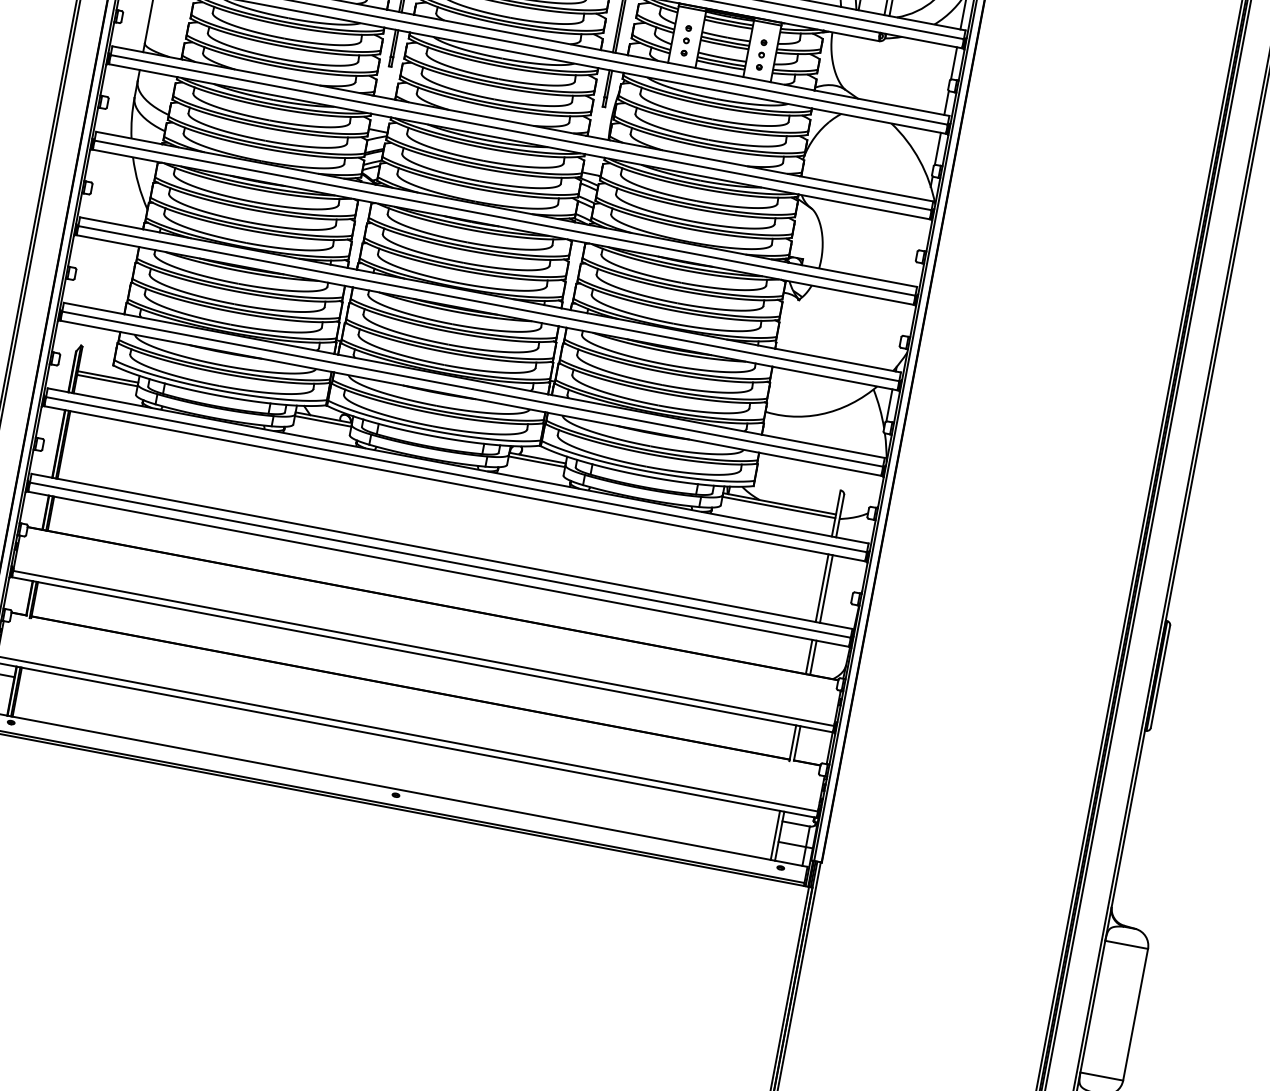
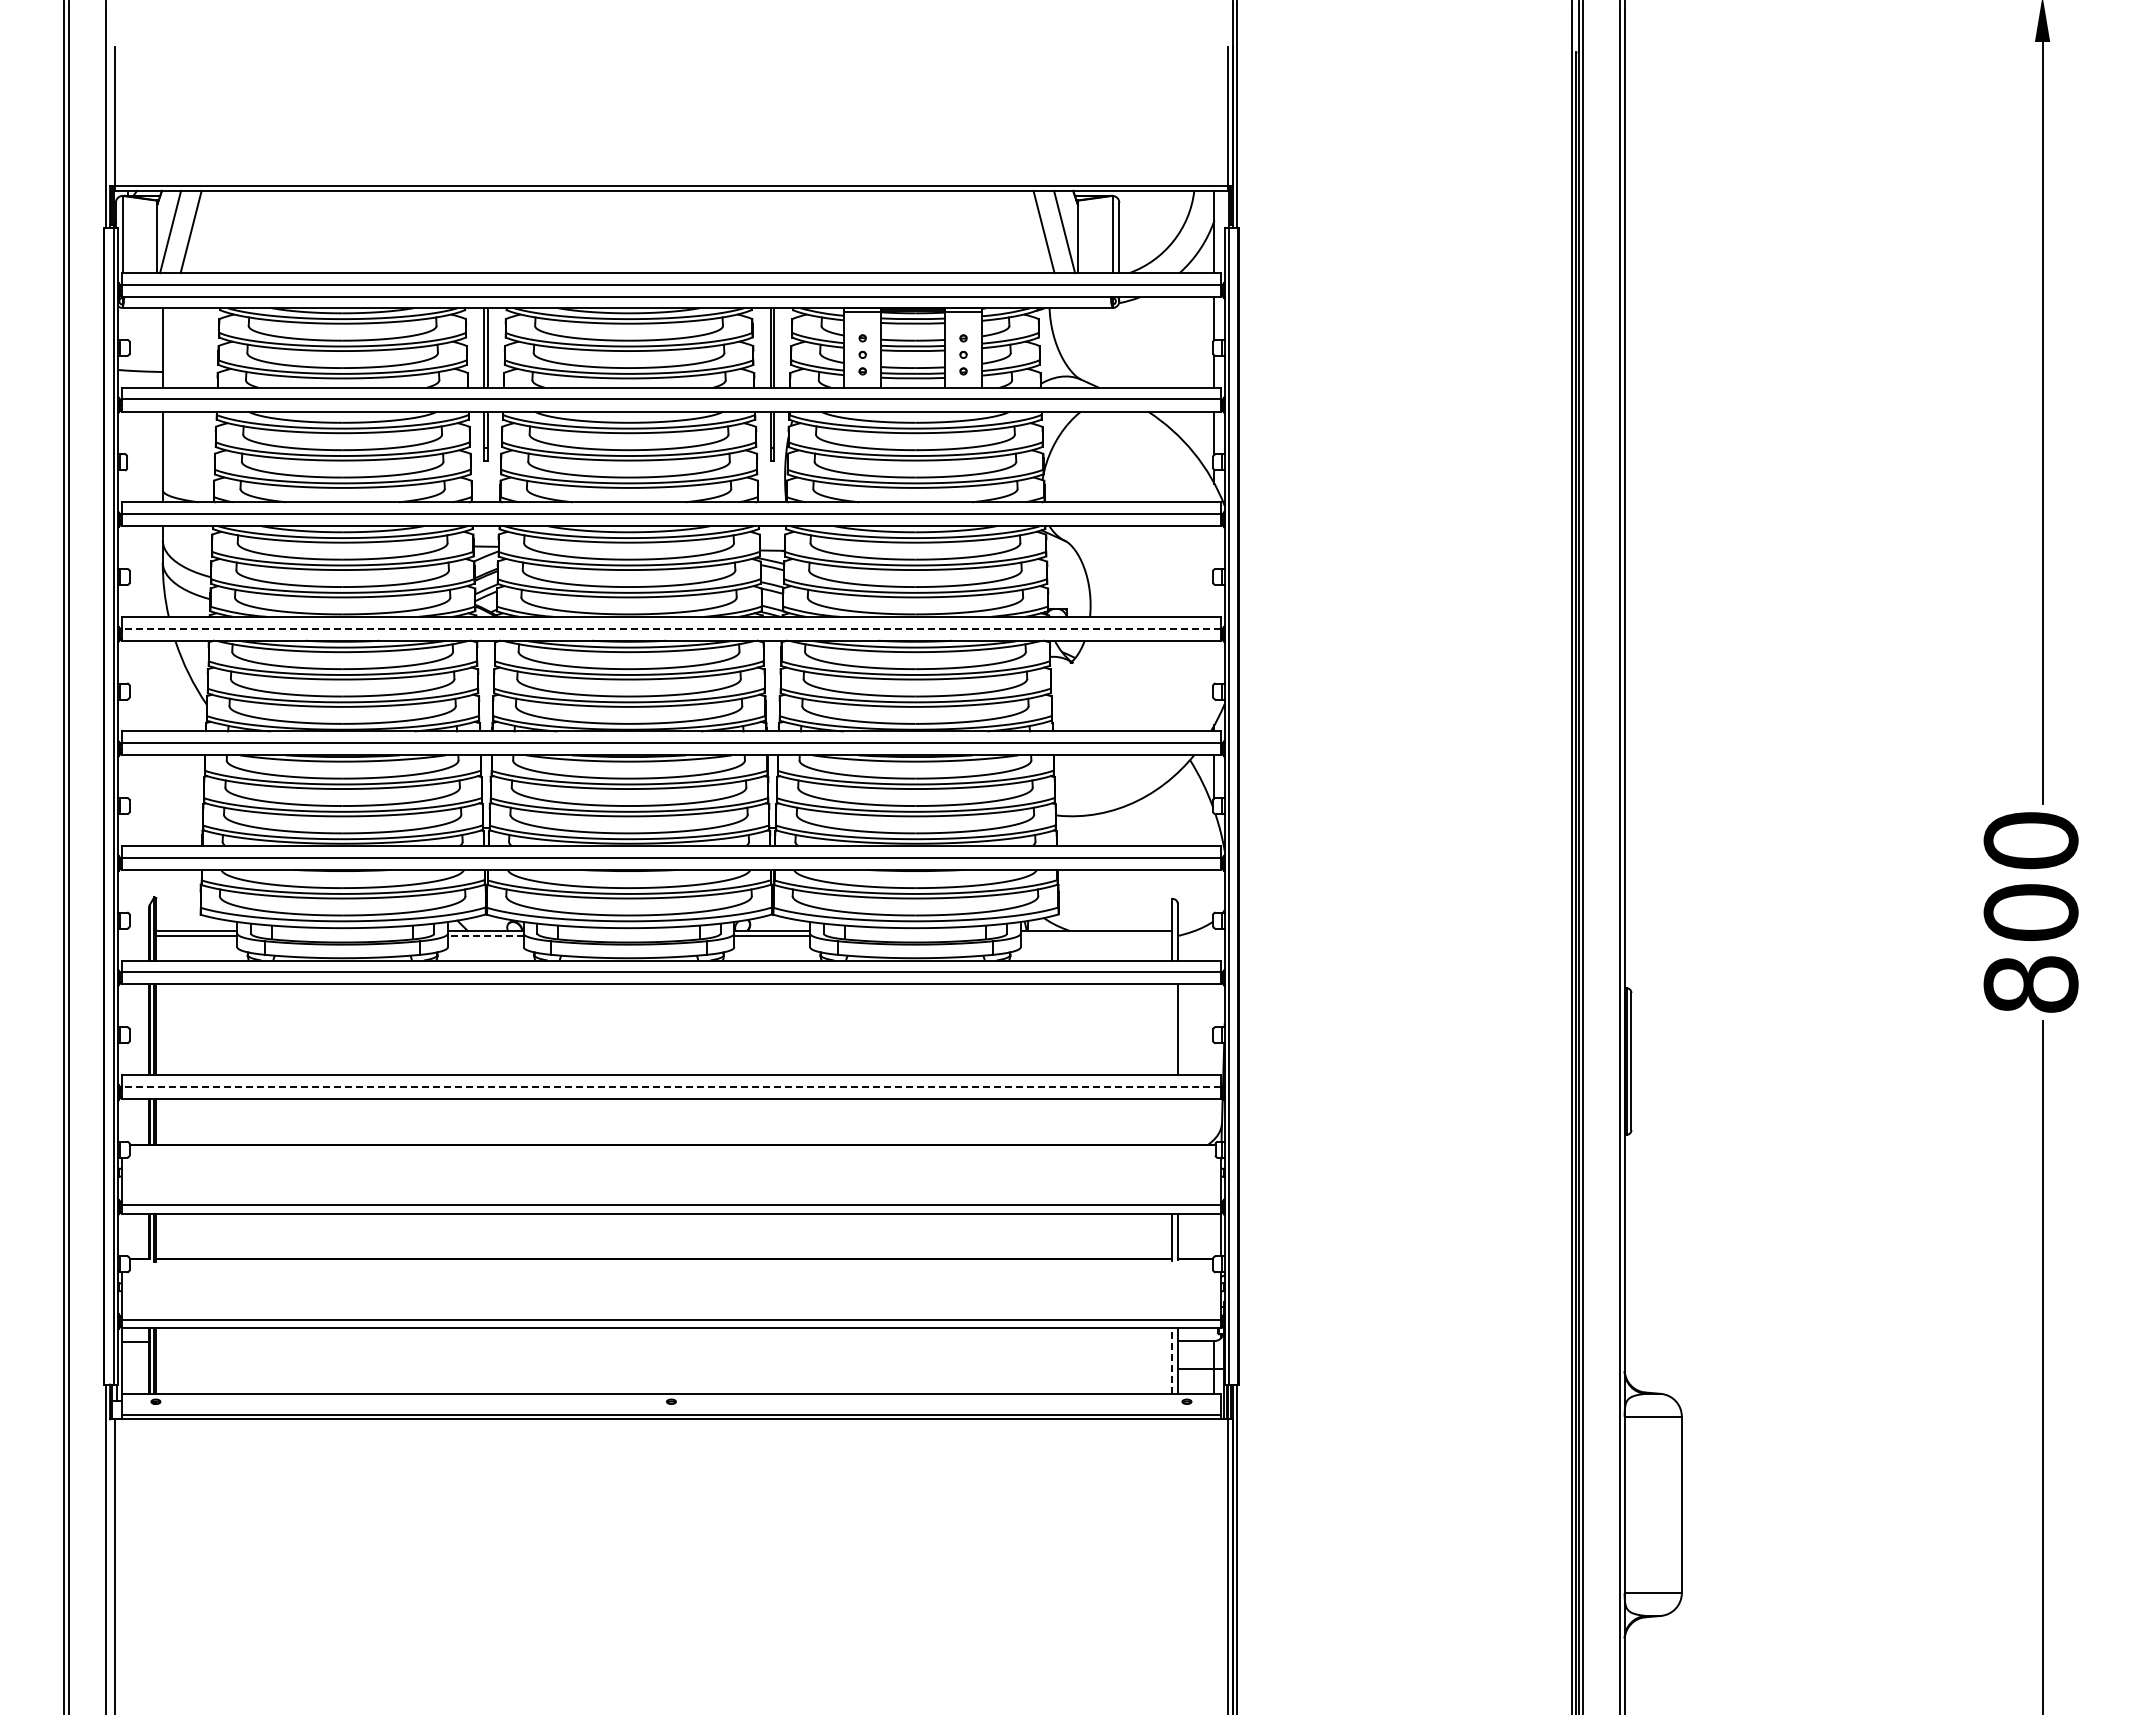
line: (505, 218) -> (671, 628), solid -> dashed
line: (322, 421) -> (485, 935), solid -> dashed
line: (779, 507) -> (1096, 935), removed
line: (440, 559) -> (671, 1086), solid -> dashed
line: (822, 588) -> (1172, 1029), removed
line: (809, 656) -> (1172, 1121), removed
line: (813, 657) -> (1177, 1121), removed
line: (775, 835) -> (1172, 1360), solid -> dashed

